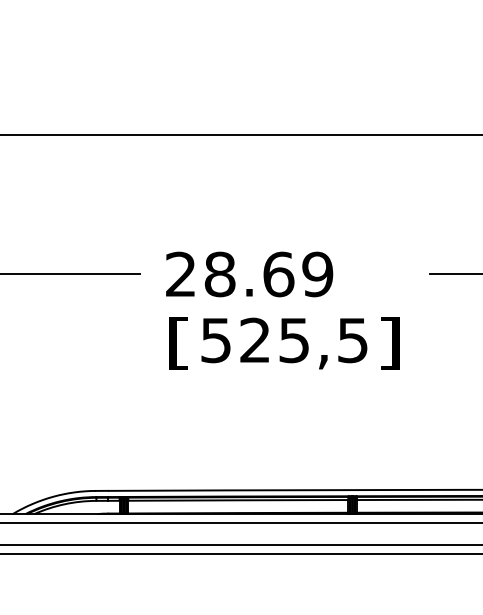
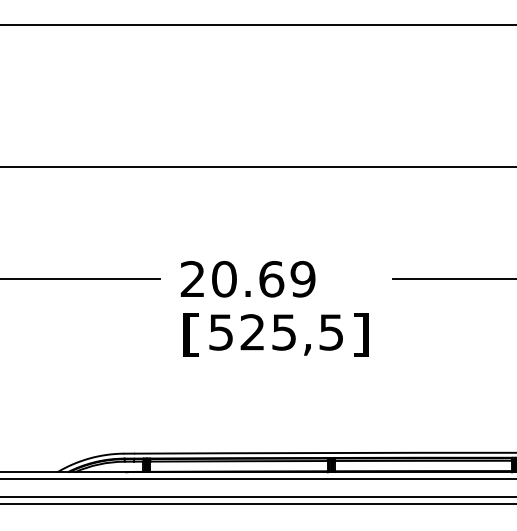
text: (220, 274) -> (224, 279), 28.69 -> 20.69

